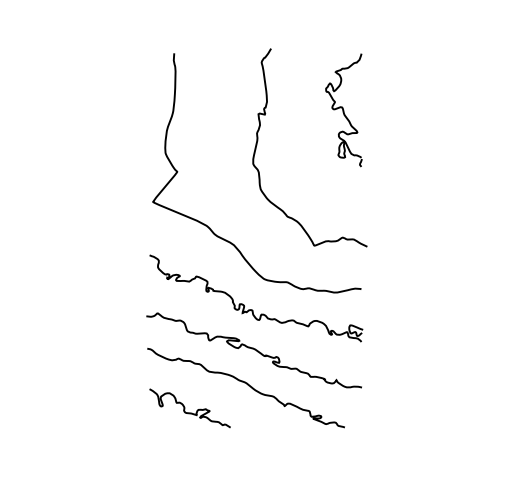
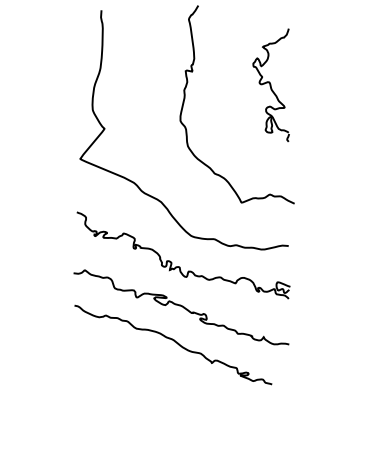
part: (343, 110) -> (270, 85), moved
curve: (185, 408) -> (112, 365), removed

